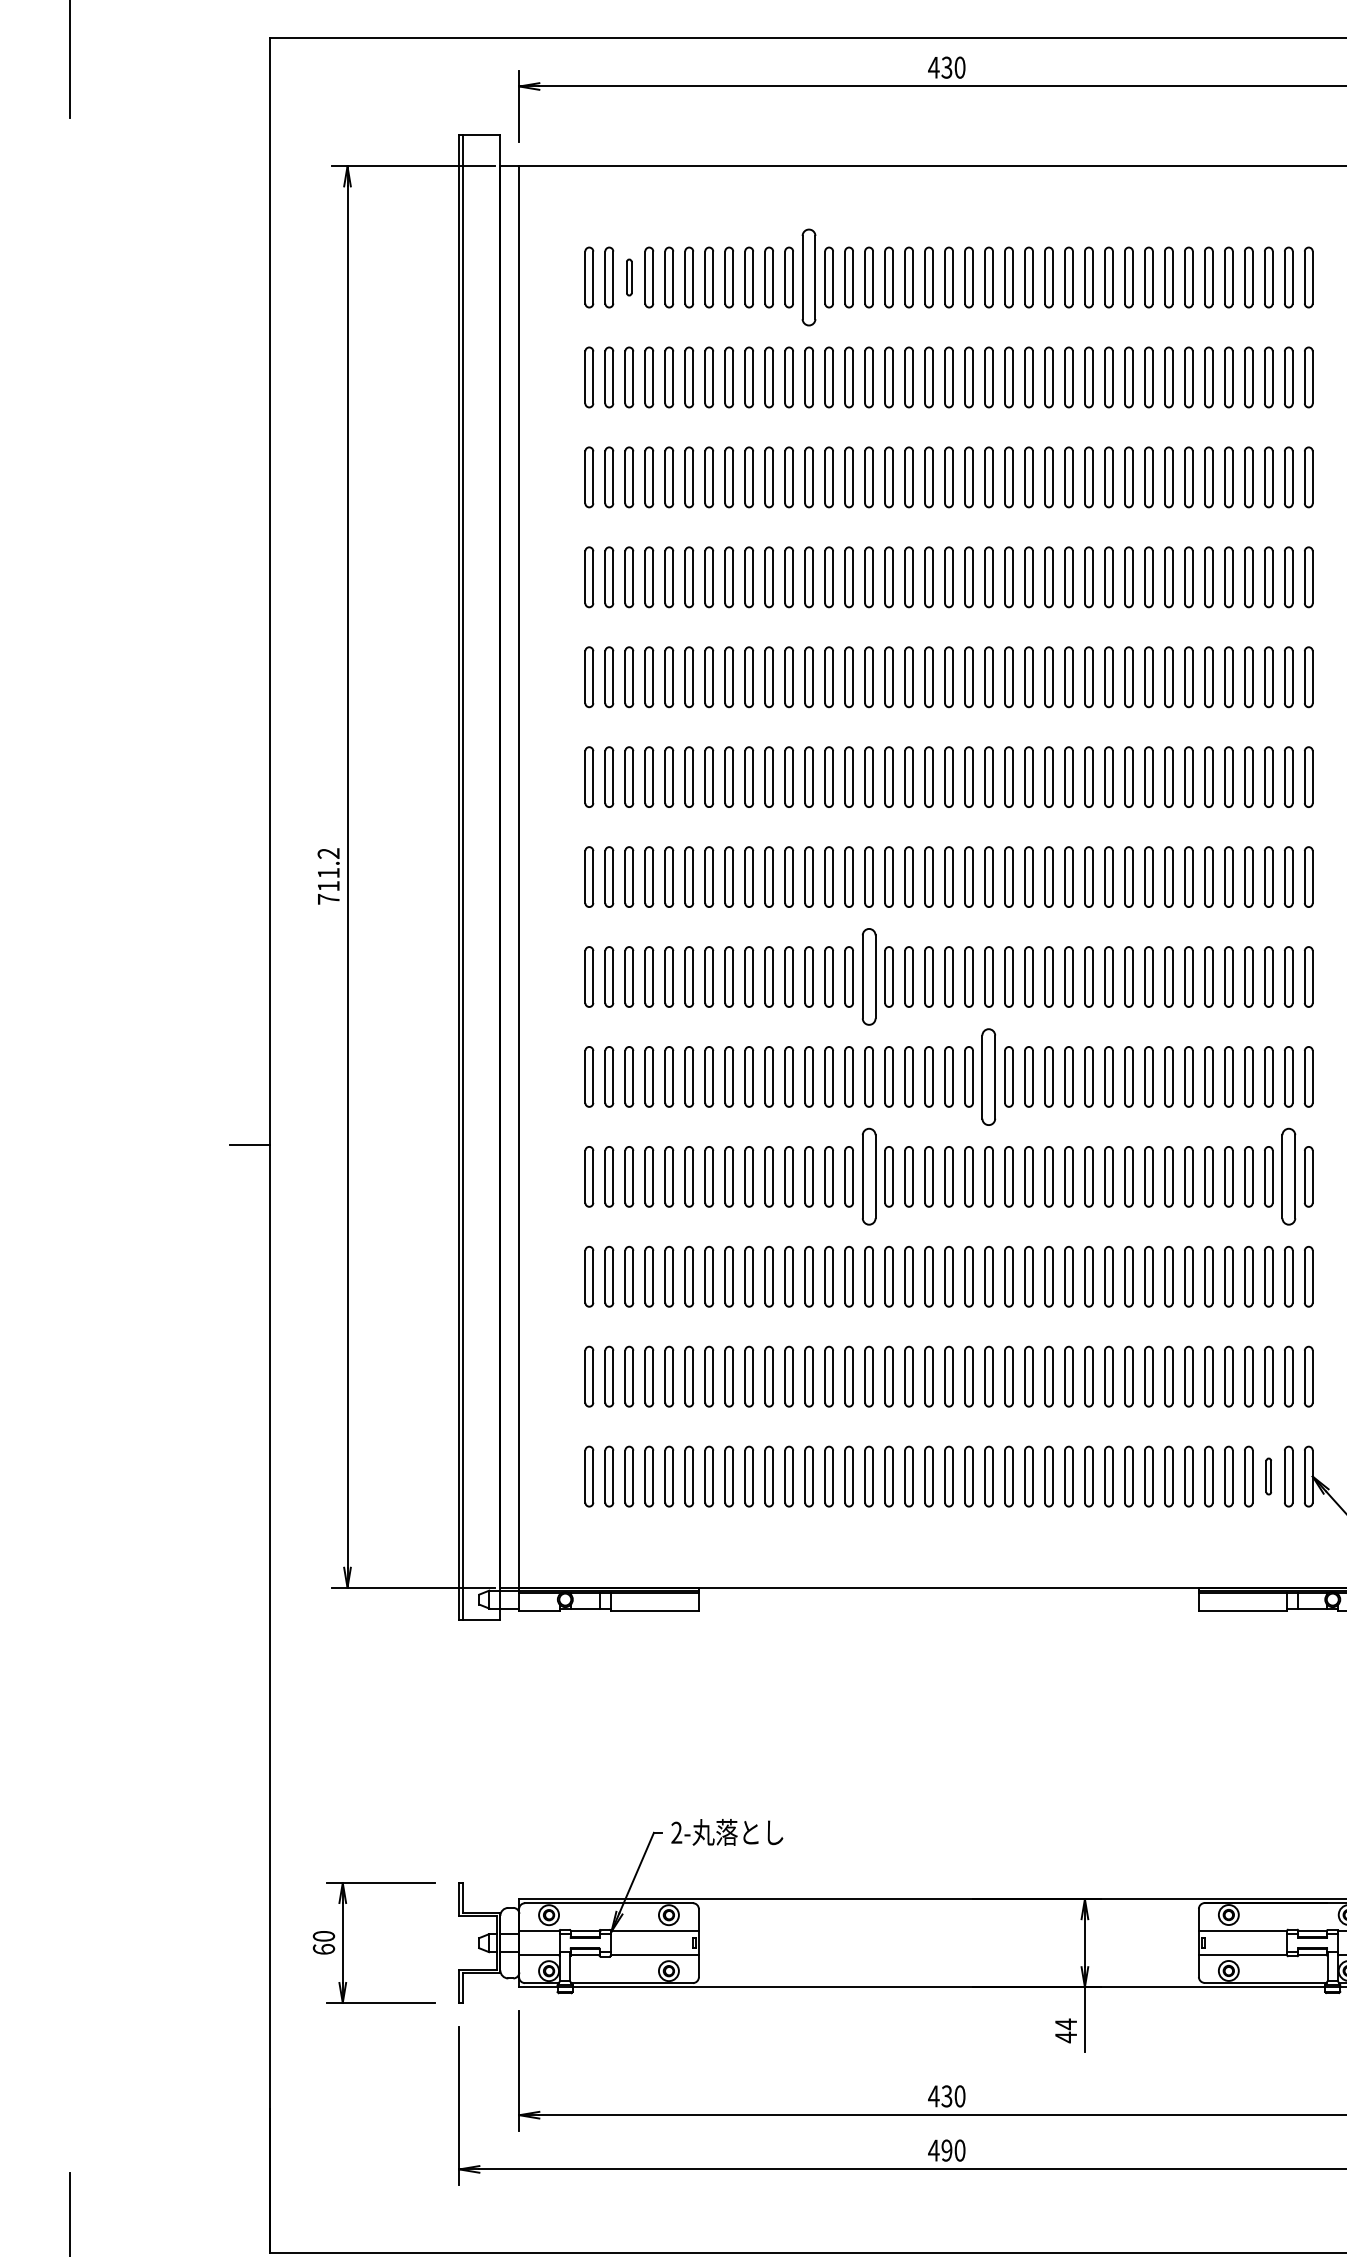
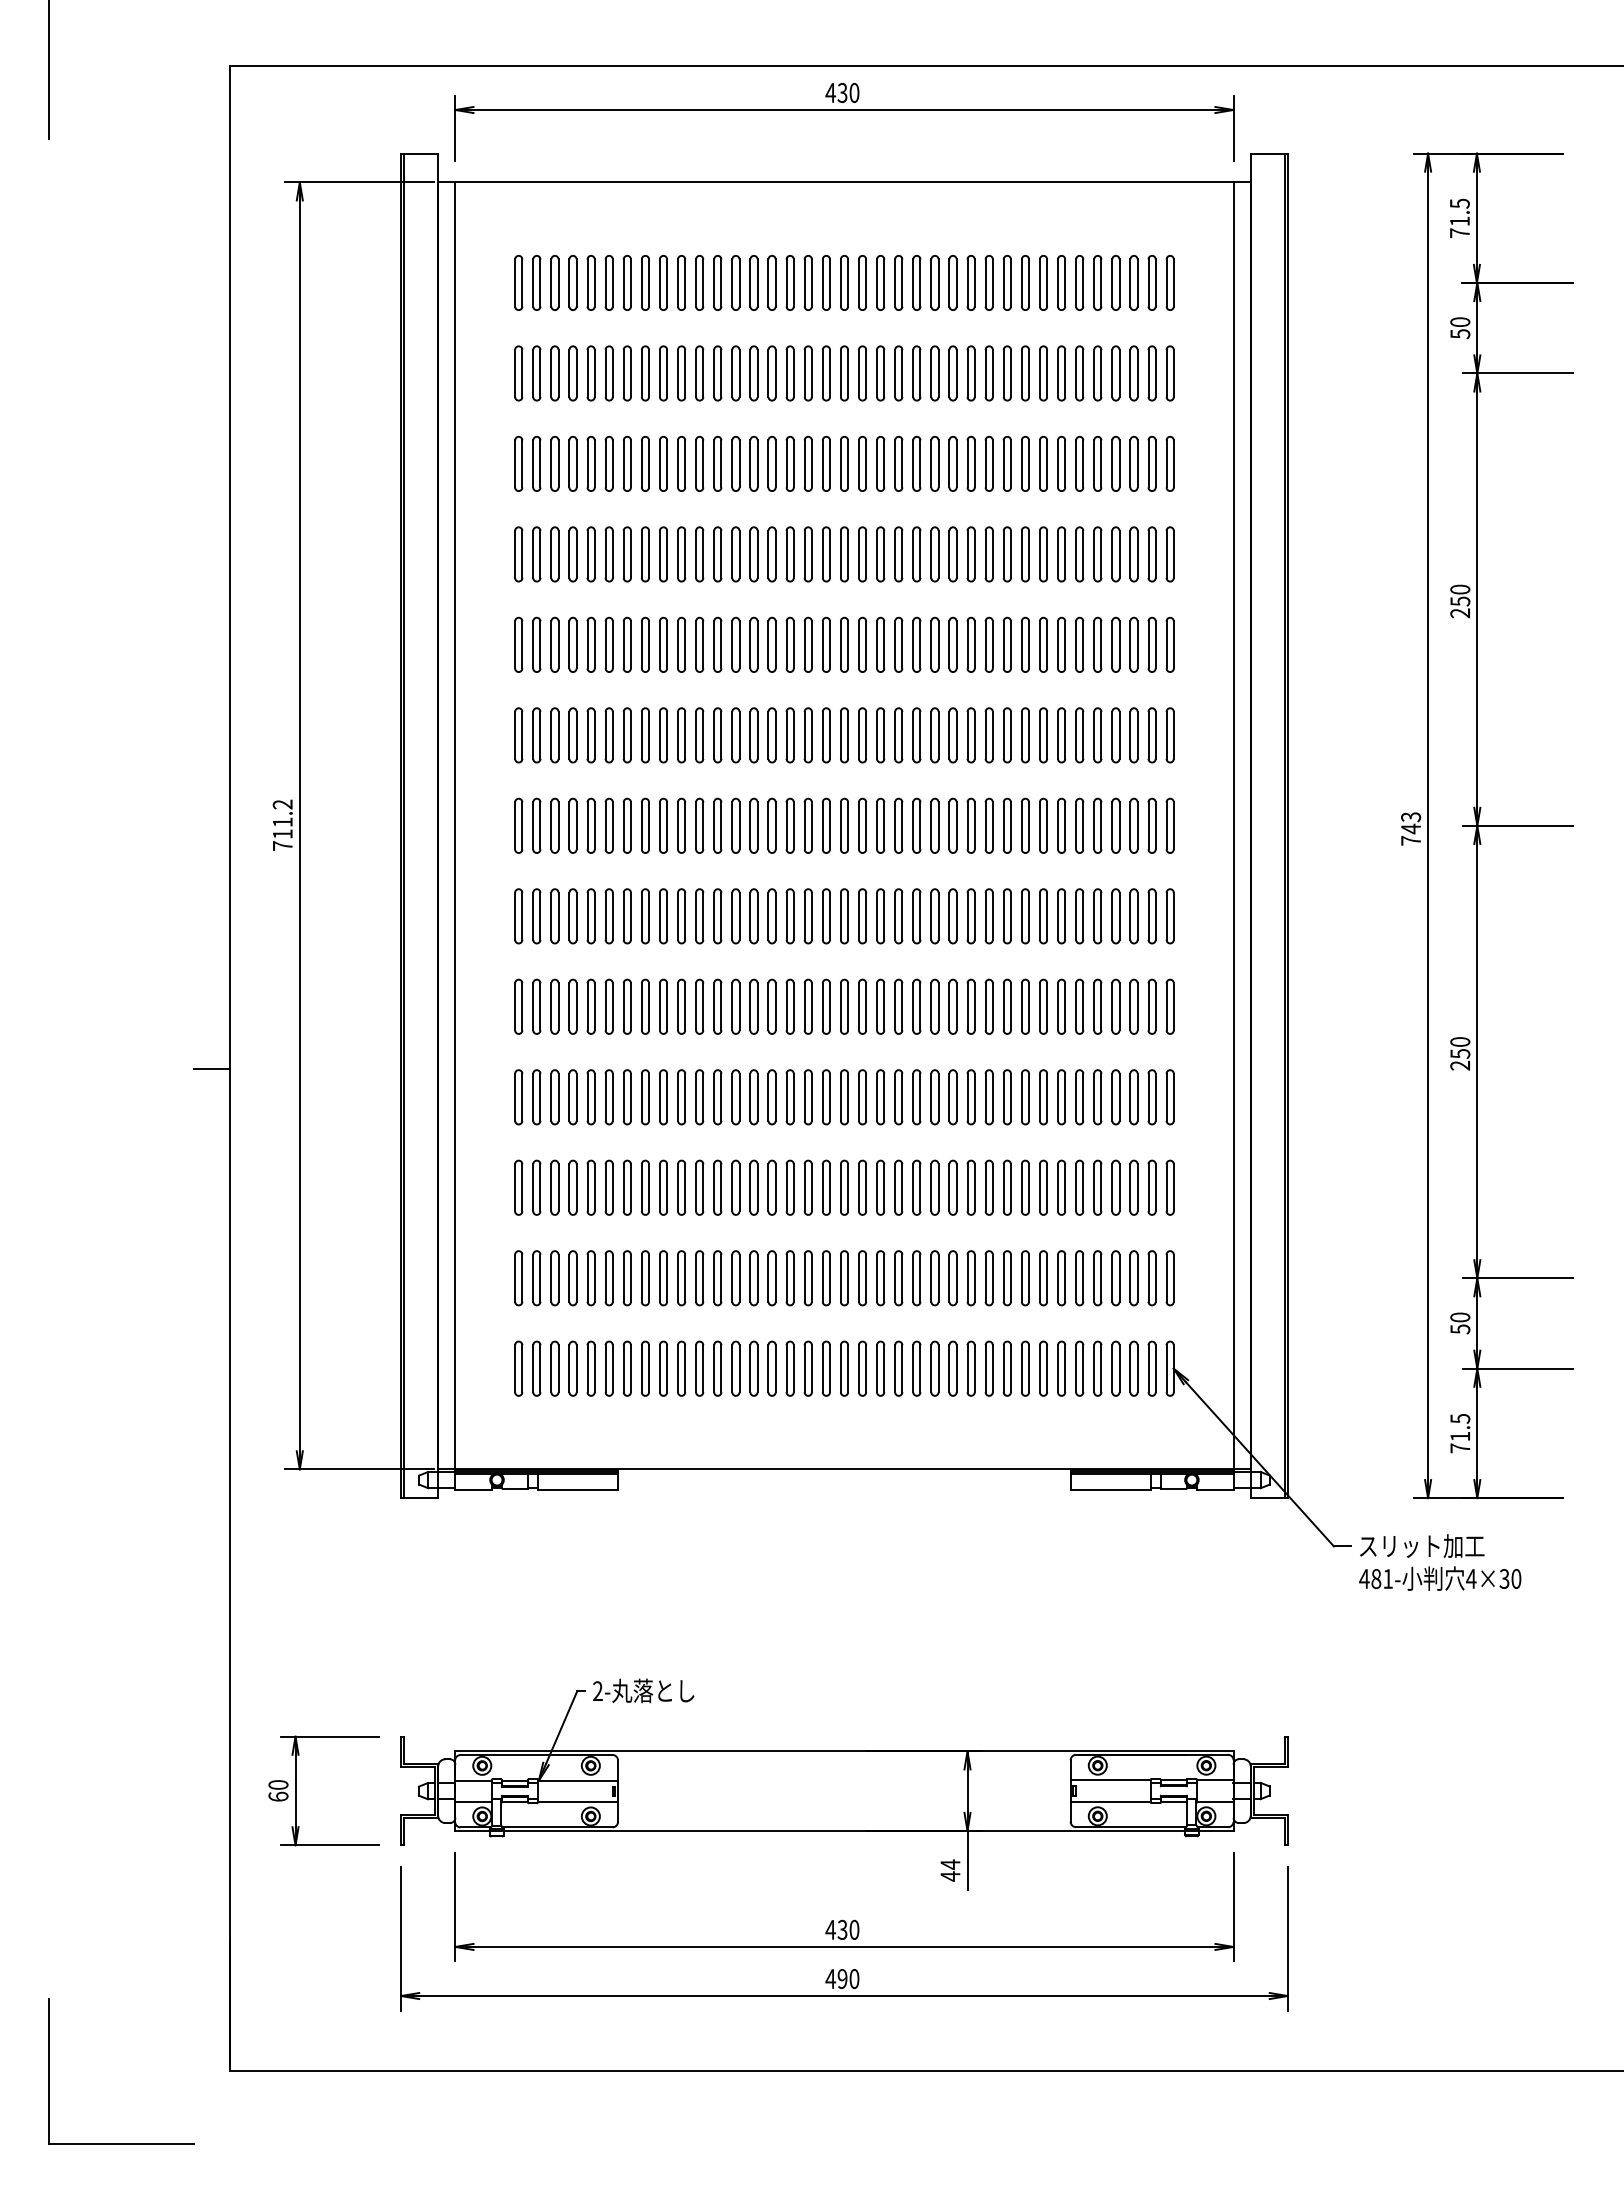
part: (628, 276) -> (554, 282), size x1.67
part: (808, 276) -> (717, 282), size x0.62
part: (868, 977) -> (771, 916), size x0.62
part: (988, 1076) -> (880, 1006), size x0.62
part: (868, 1177) -> (771, 1097), size x0.62
part: (1288, 1177) -> (1151, 1097), size x0.62
part: (1268, 1476) -> (1133, 1368), size x1.67

